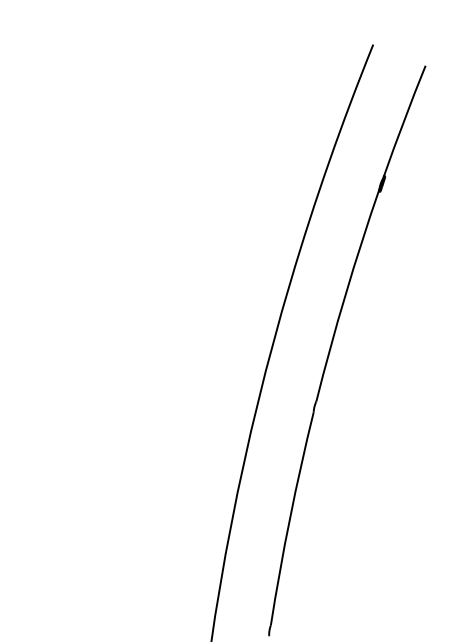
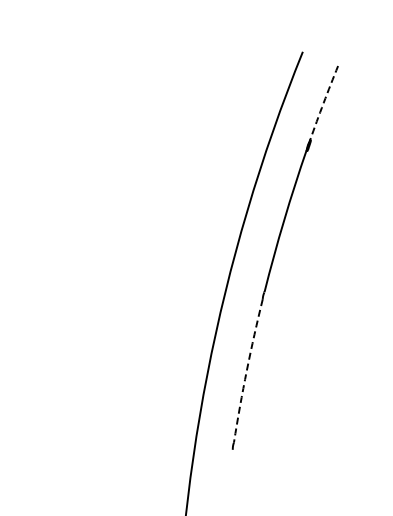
arc: (403, 121) -> (323, 103), solid -> dashed
arc: (289, 518) -> (246, 370), solid -> dashed

